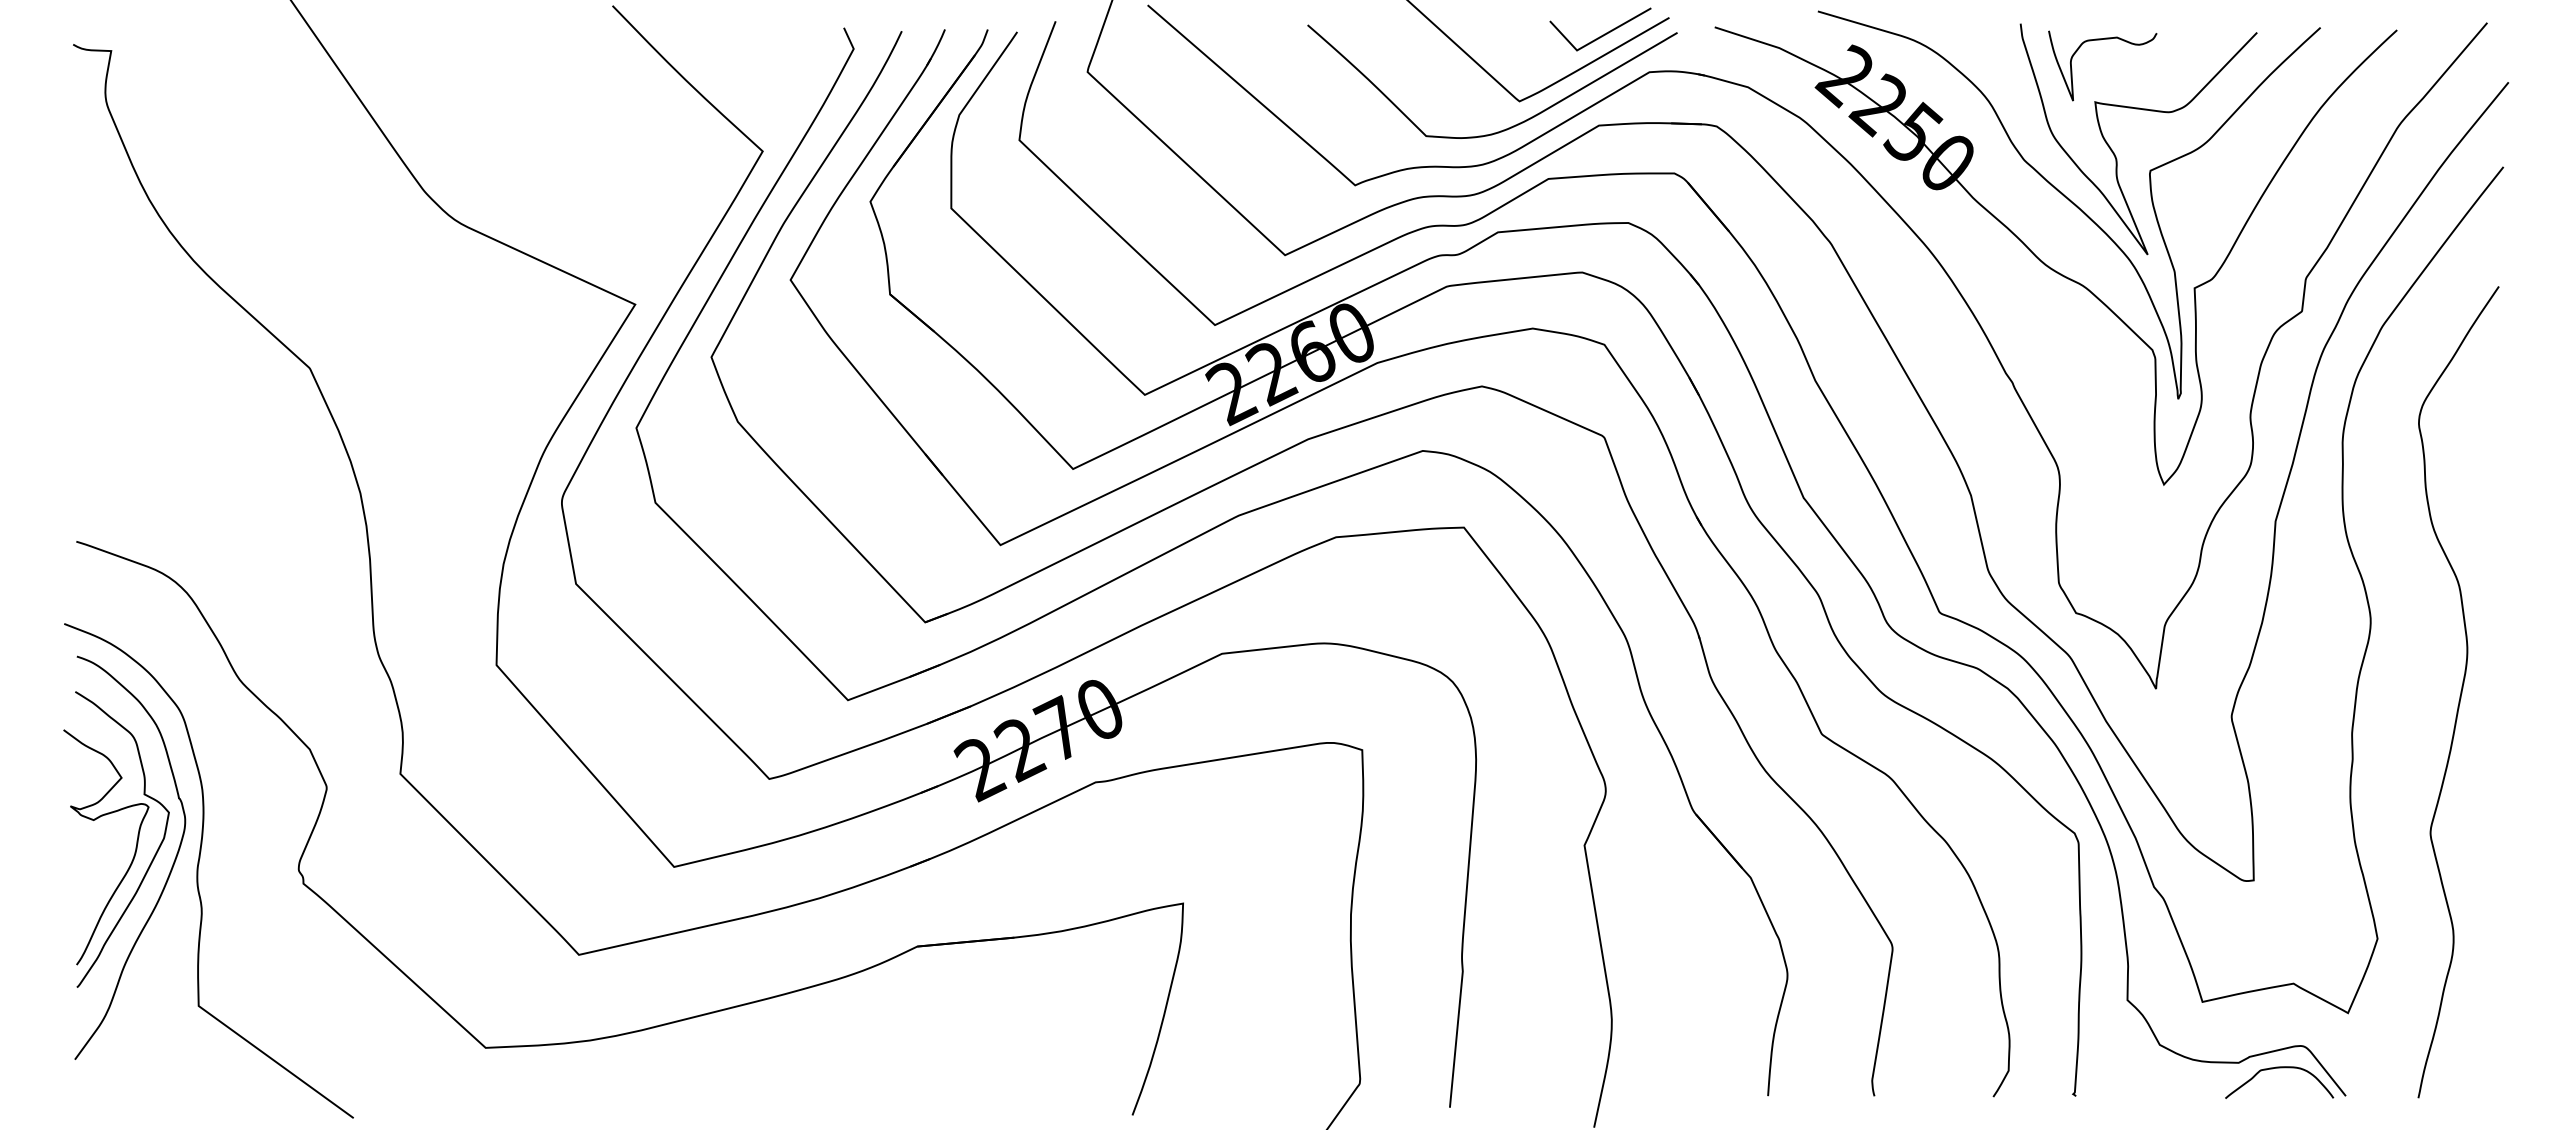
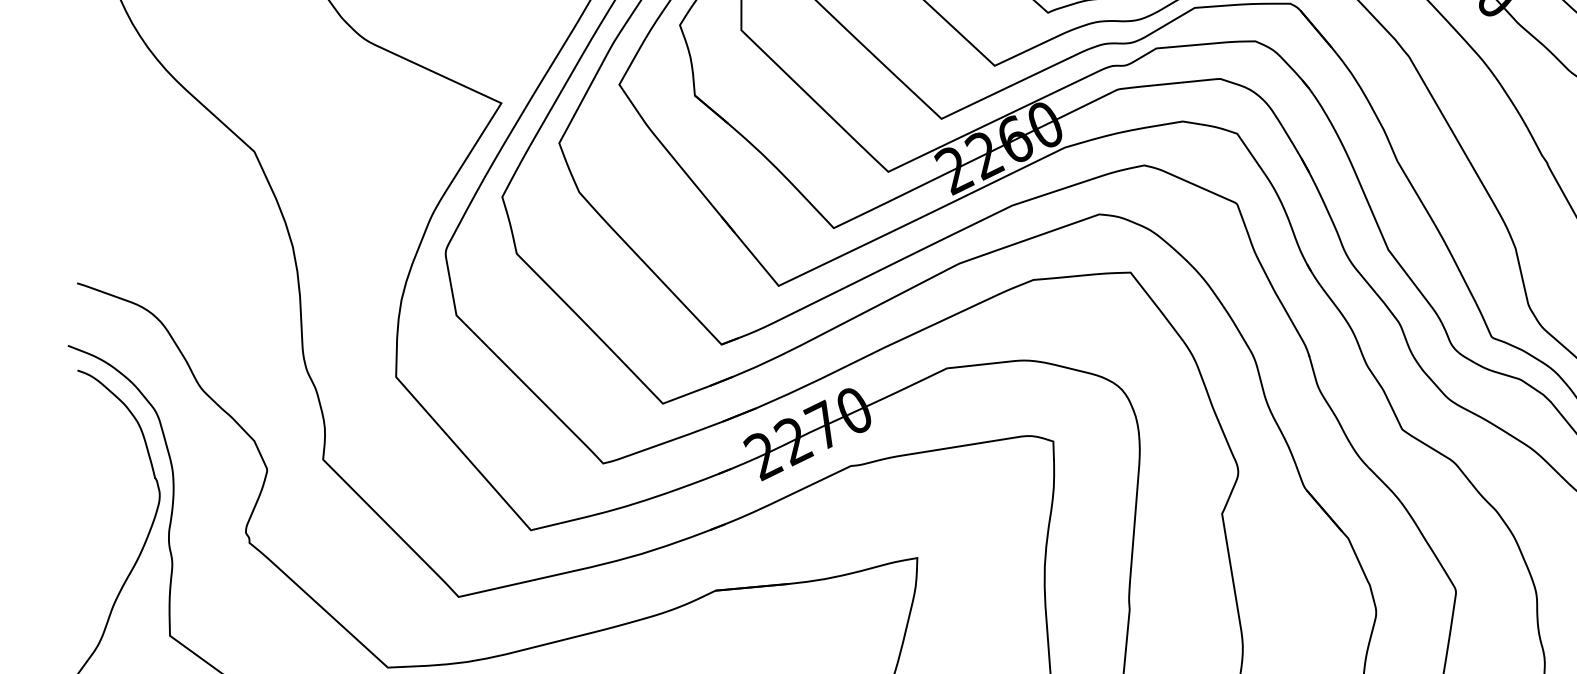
part: (136, 840) -> (122, 510), removed

